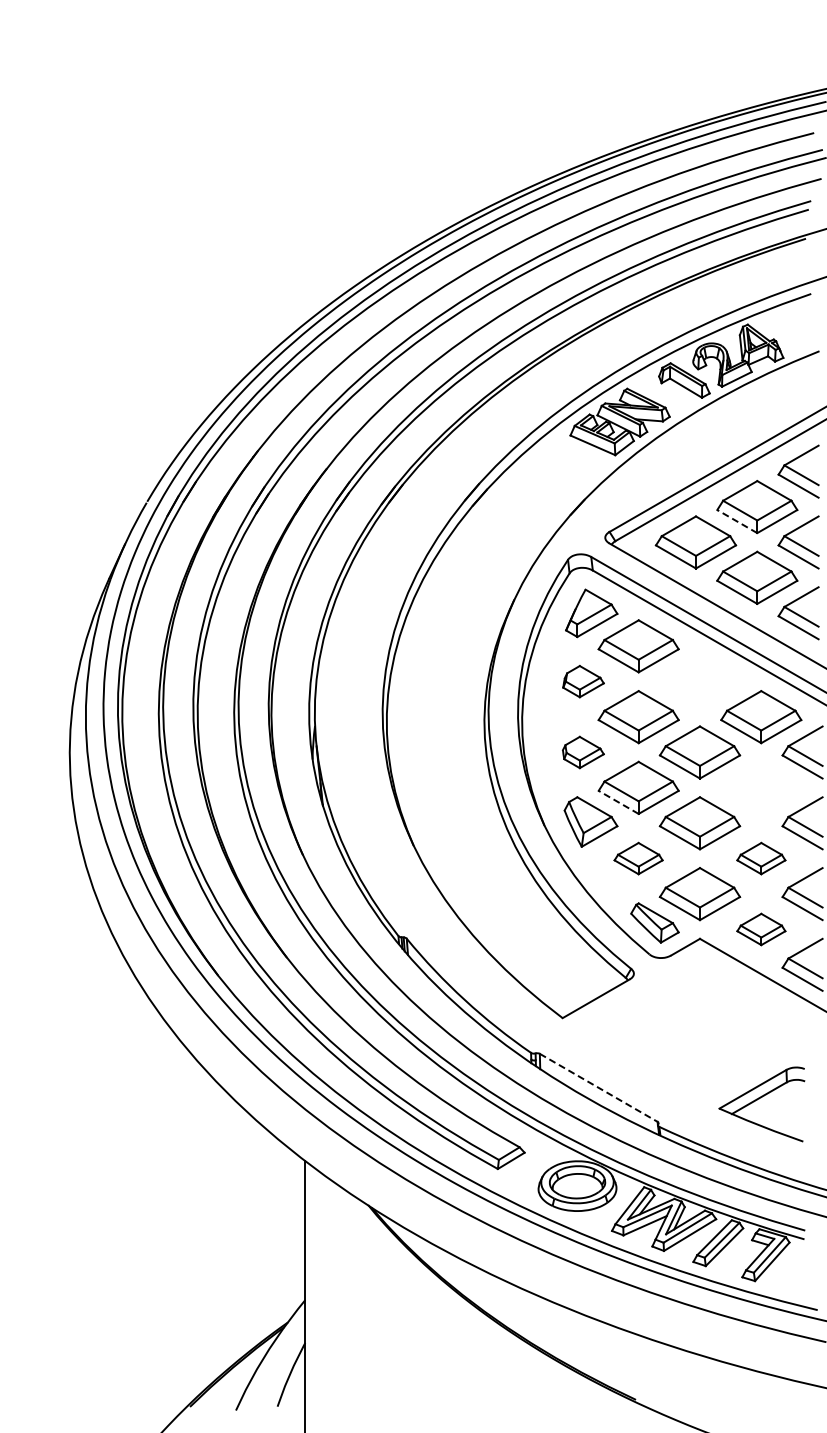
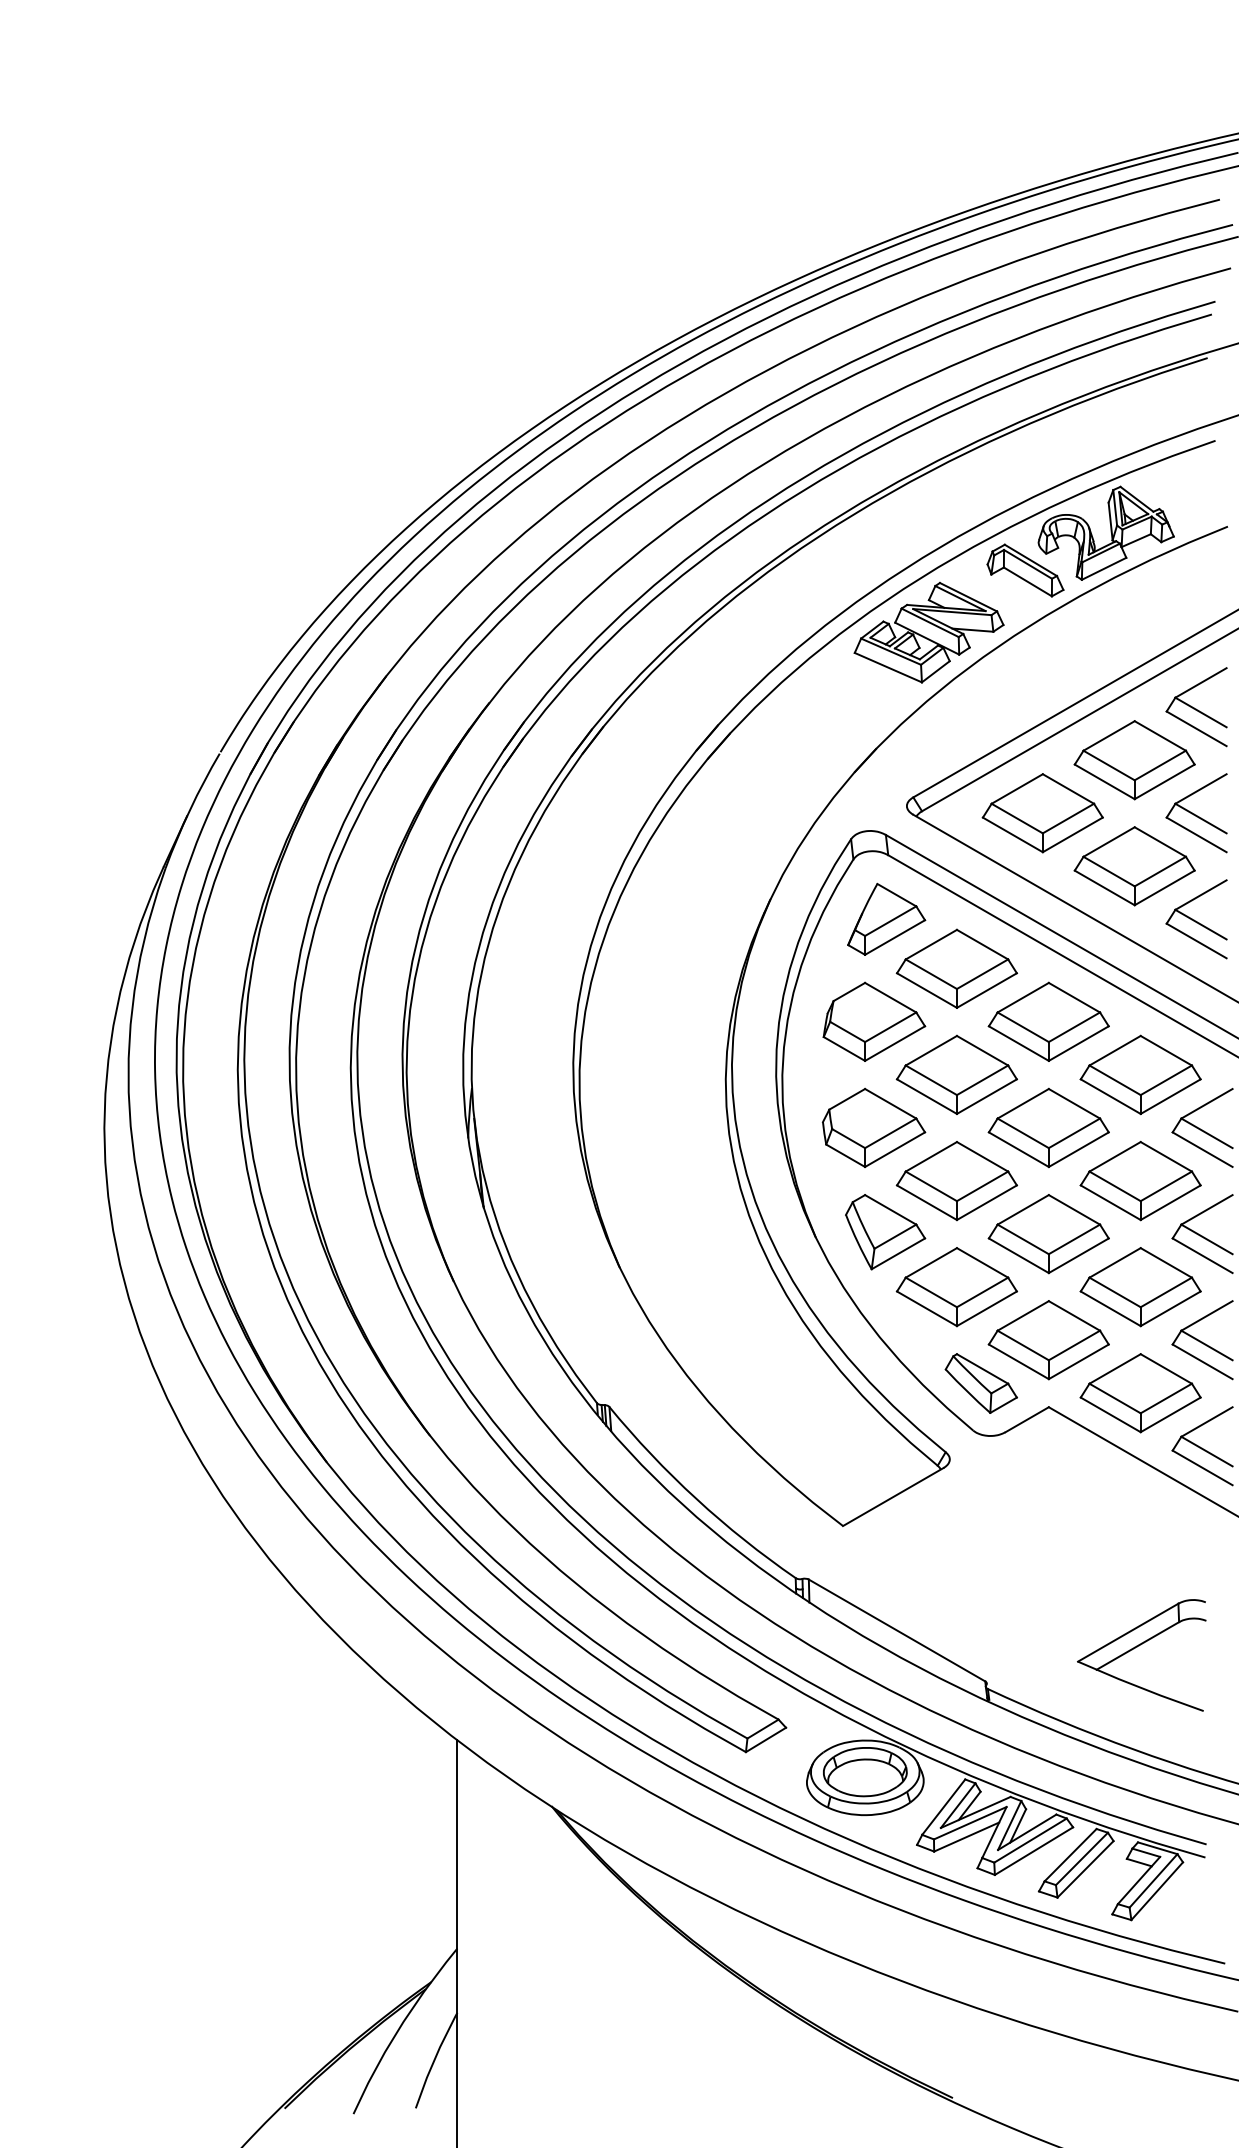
line: (736, 521) -> (1103, 781), dashed -> solid
part: (583, 681) -> (874, 1021), size x1.67
part: (699, 681) -> (1048, 1021), added
part: (583, 752) -> (874, 1127), size x1.67
part: (761, 787) -> (1141, 1180), added
line: (618, 802) -> (926, 1202), dashed -> solid
part: (638, 858) -> (956, 1286), size x1.67
part: (761, 858) -> (1141, 1286), size x1.67
part: (761, 929) -> (1141, 1393), size x1.67
line: (598, 1087) -> (896, 1629), dashed -> solid

